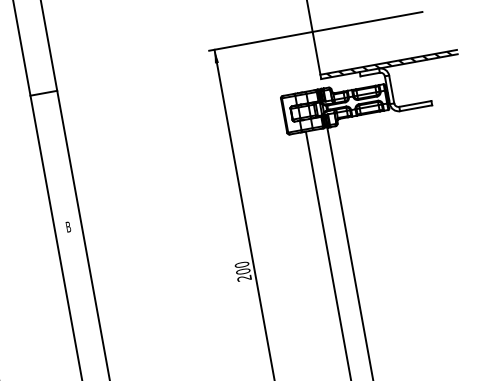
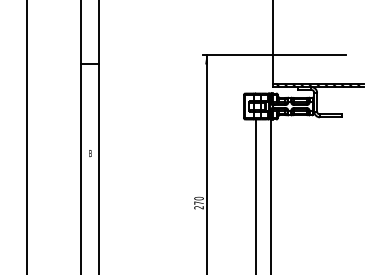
text: (242, 270) -> (198, 202), 200 -> 270

